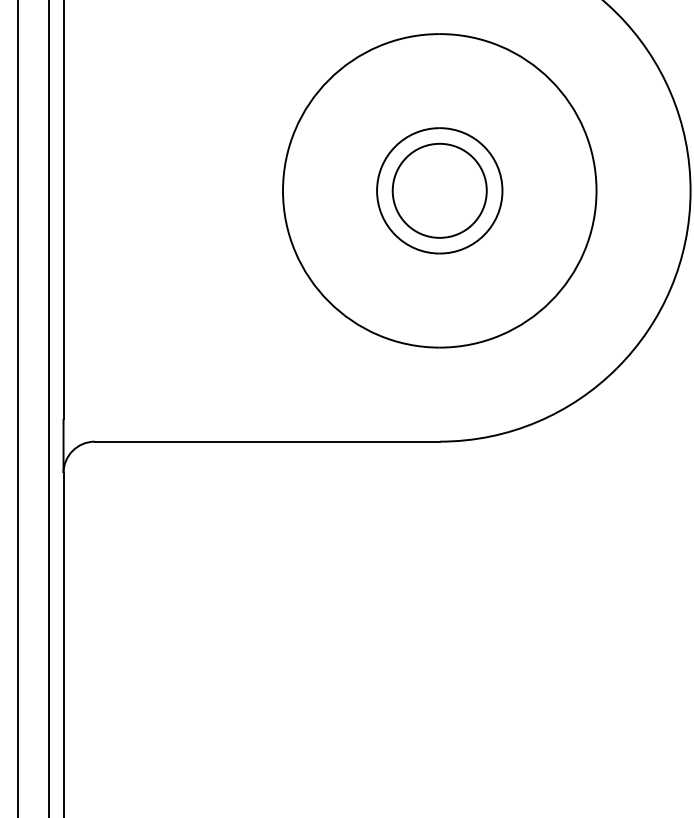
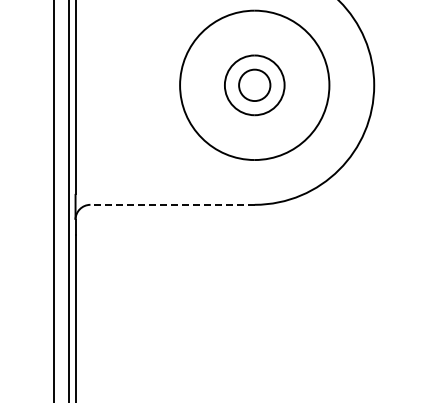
circle: (439, 189) -> (254, 84), size x0.7
line: (267, 440) -> (172, 204), solid -> dashed

